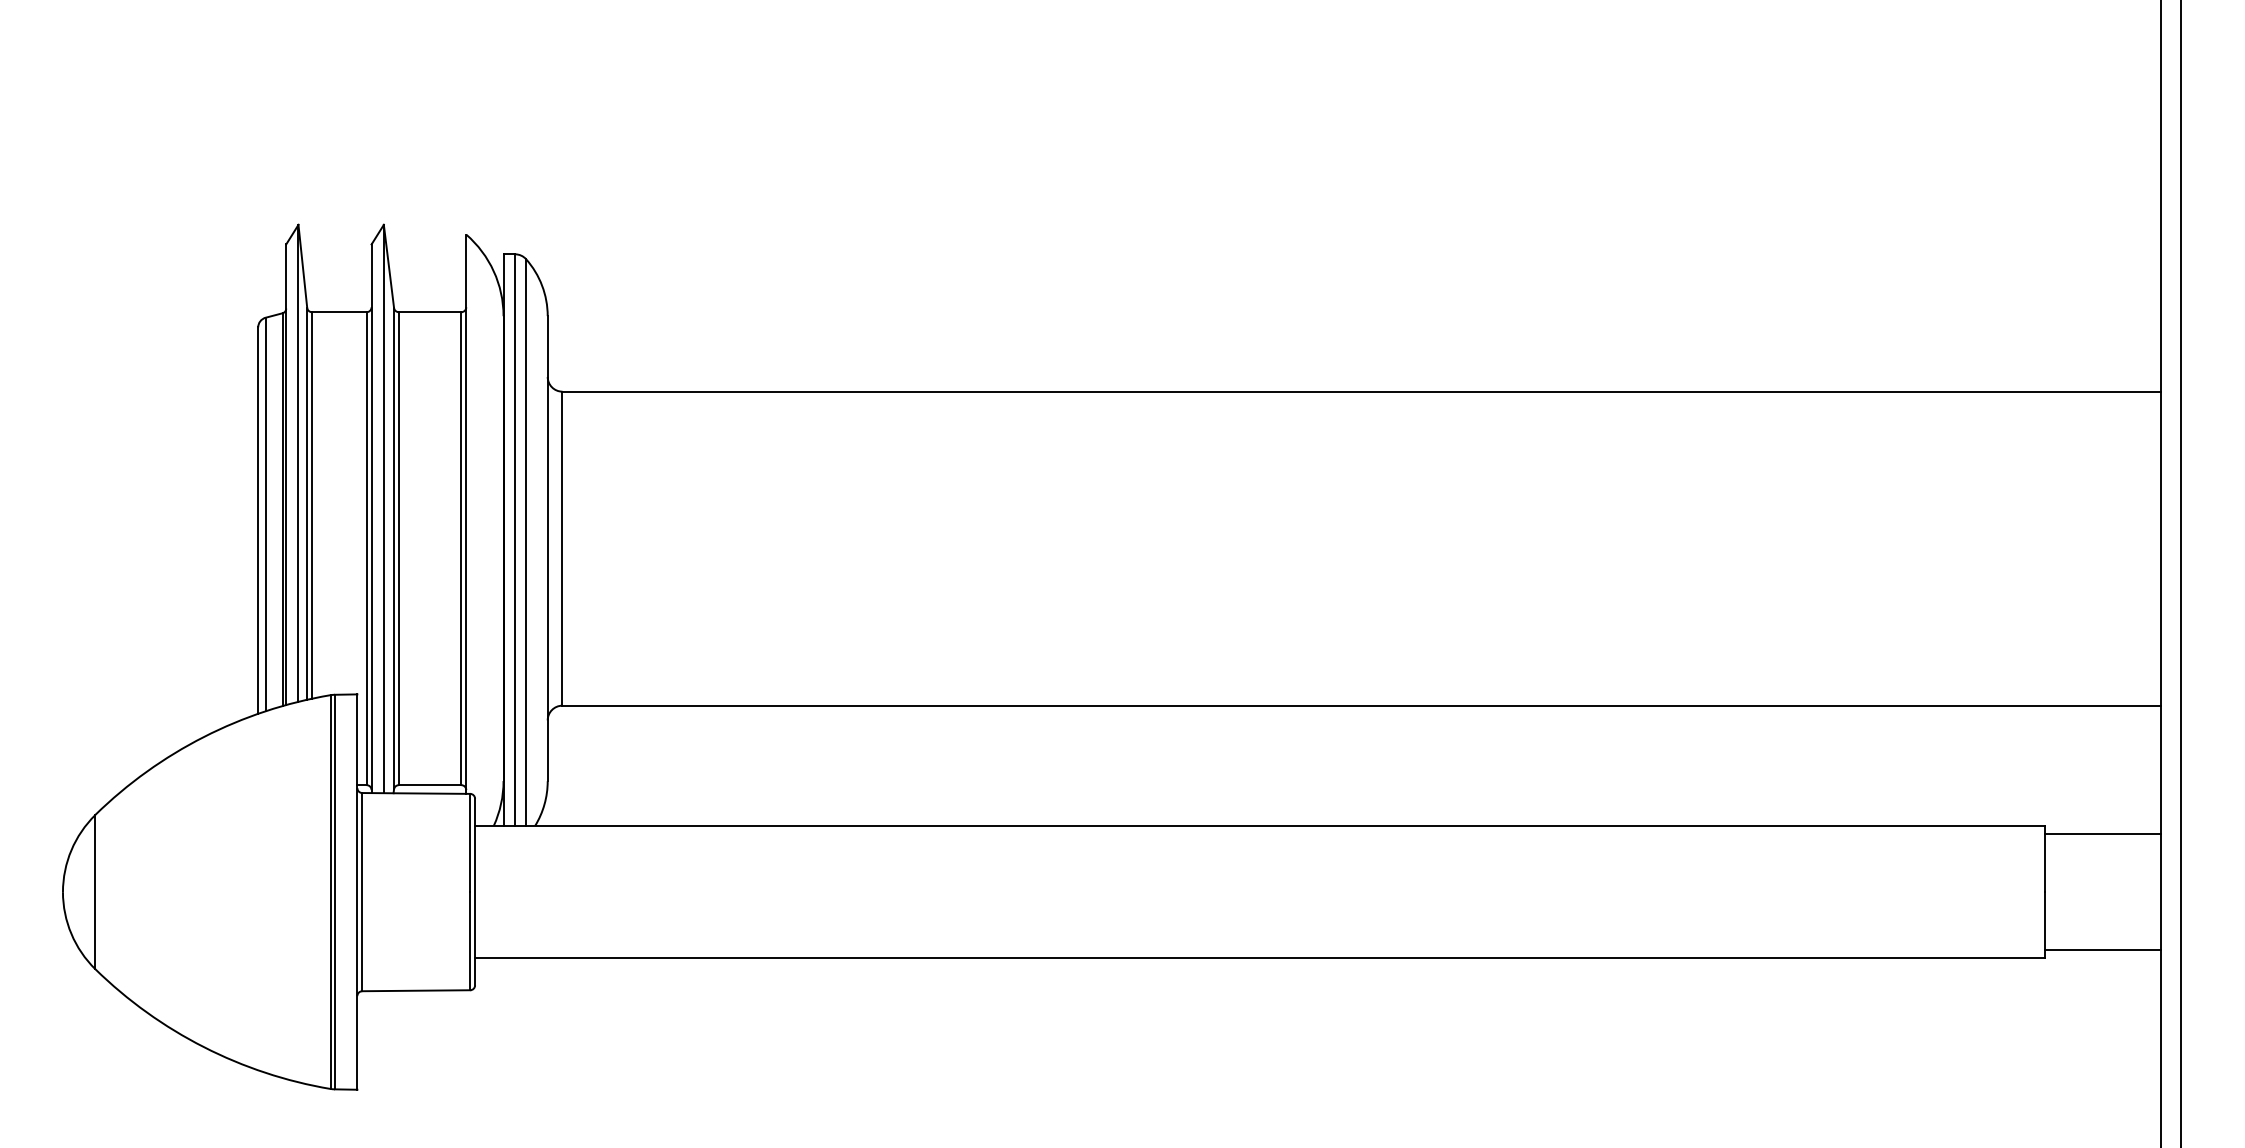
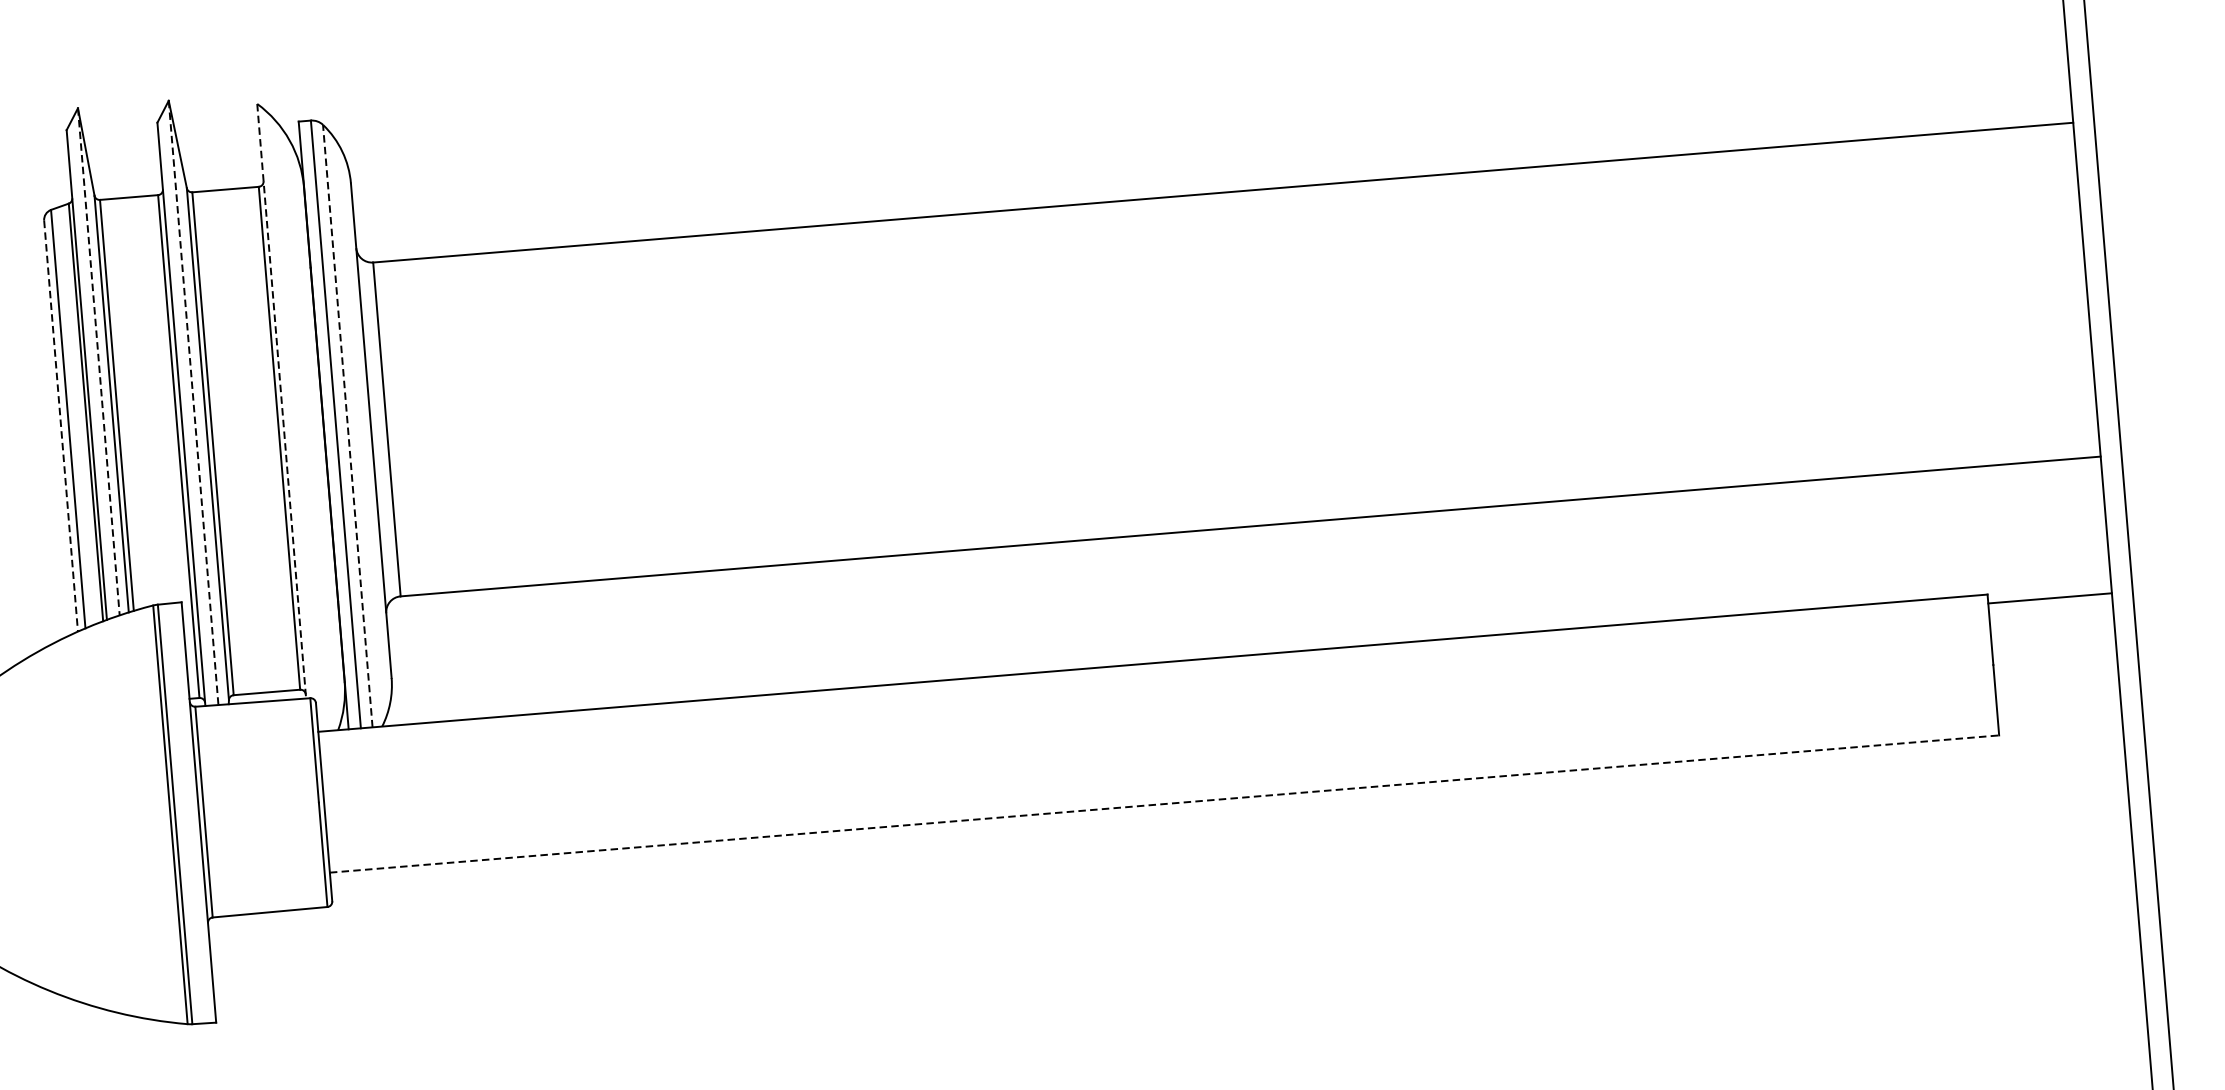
line: (298, 463) -> (98, 361), solid -> dashed
line: (383, 509) -> (193, 403), solid -> dashed
line: (466, 514) -> (281, 401), solid -> dashed
line: (258, 521) -> (61, 427), solid -> dashed
line: (526, 542) -> (348, 426), solid -> dashed
line: (2103, 950) -> (2060, 721), removed
line: (1260, 958) -> (1164, 804), solid -> dashed

